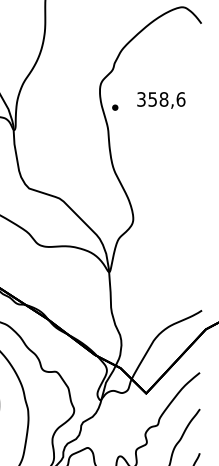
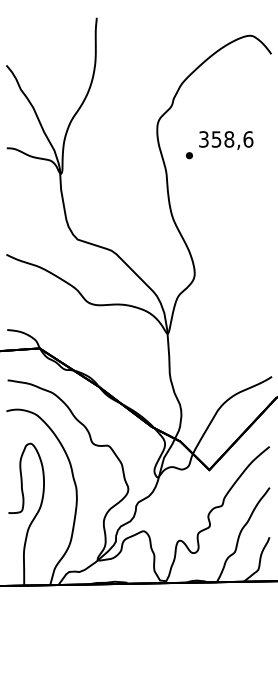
part: (115, 107) -> (189, 155), moved

